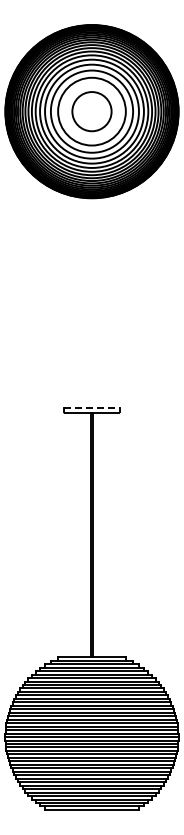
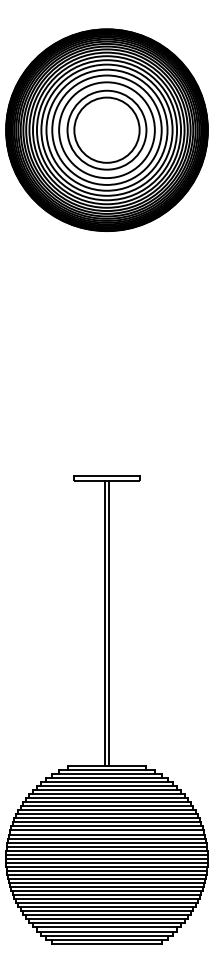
circle: (91, 111) -> (106, 130), size x1.43
line: (91, 408) -> (106, 476), dashed -> solid

